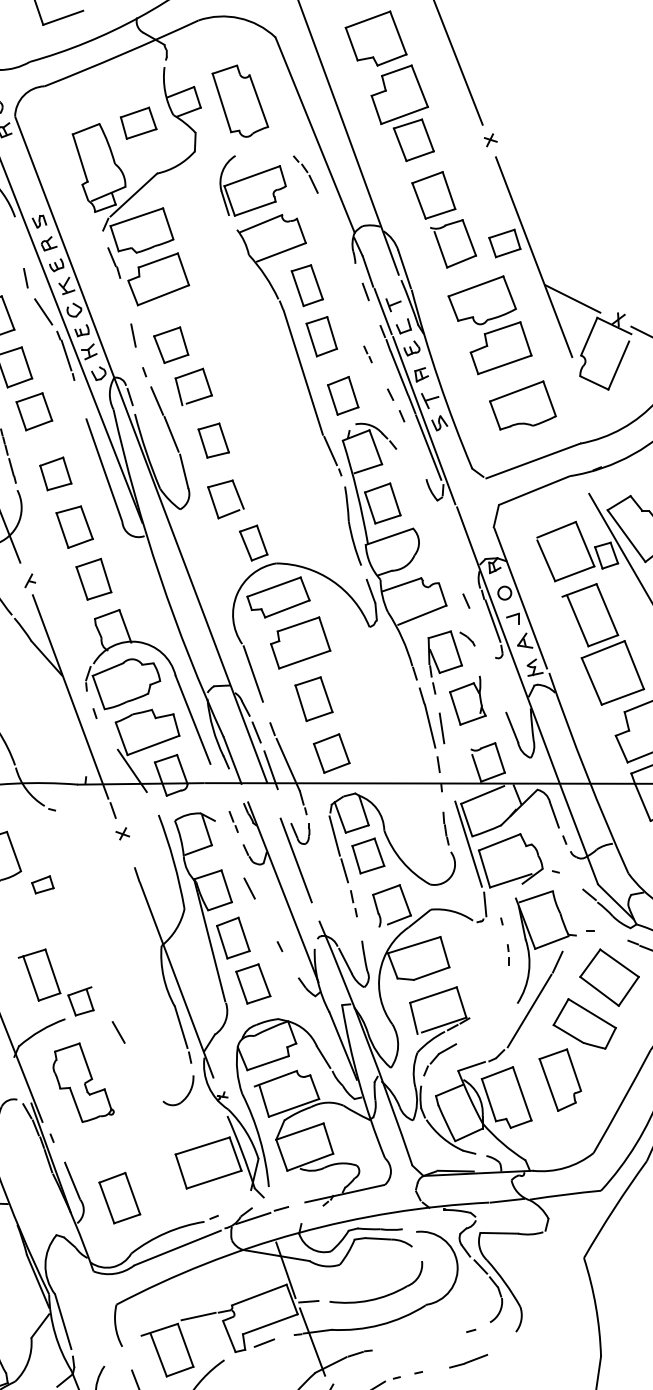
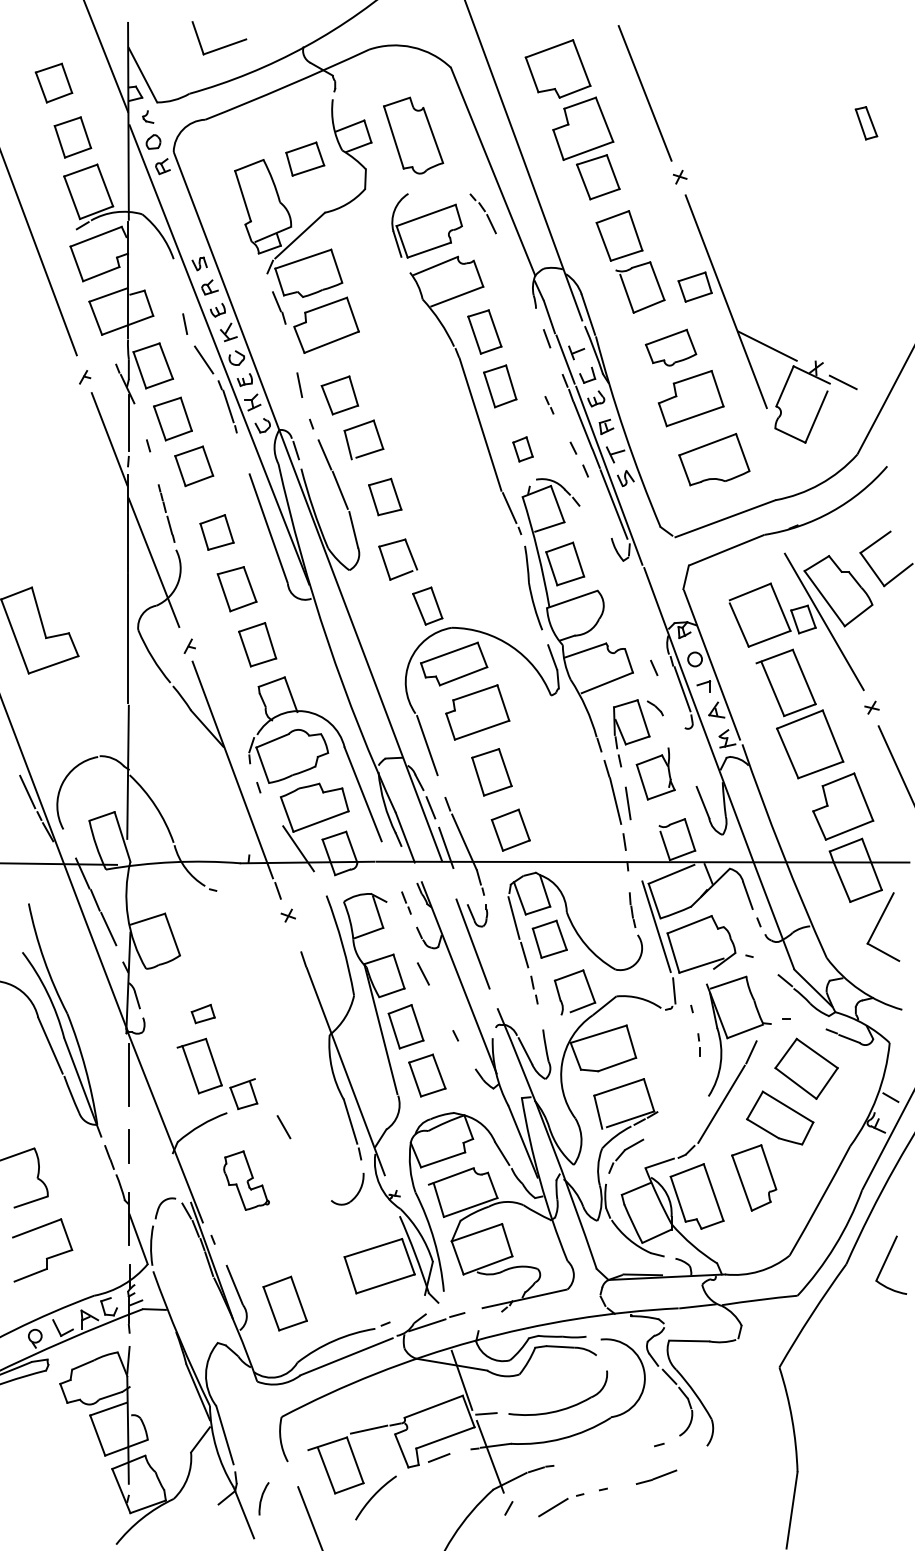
part: (481, 300) -> (670, 347), size x0.7
part: (342, 395) -> (522, 449), size x0.6
part: (42, 884) -> (202, 1013), moved
part: (83, 1082) -> (246, 1180), size x0.7

